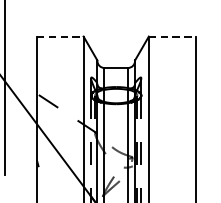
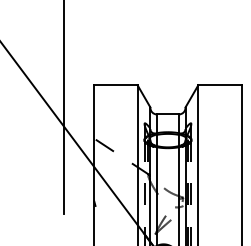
line: (59, 36) -> (115, 85), dashed -> solid
line: (172, 36) -> (220, 85), dashed -> solid

